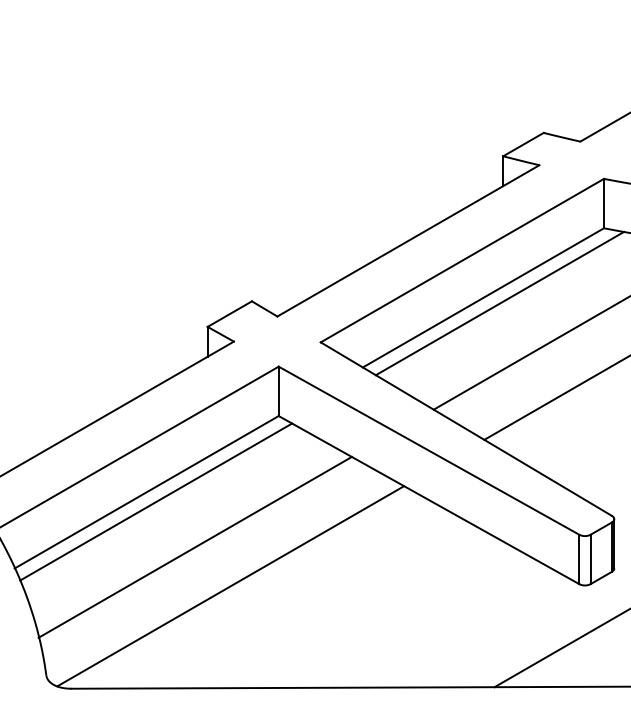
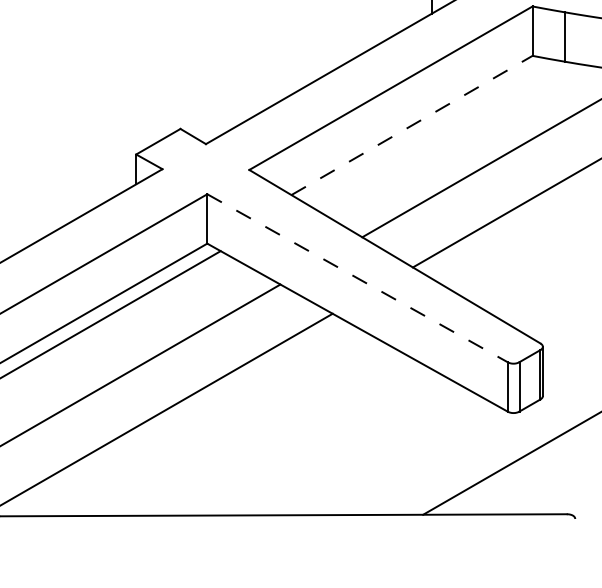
line: (483, 297) -> (412, 125), solid -> dashed
line: (499, 303) -> (428, 131), removed
line: (429, 450) -> (358, 278), solid -> dashed

